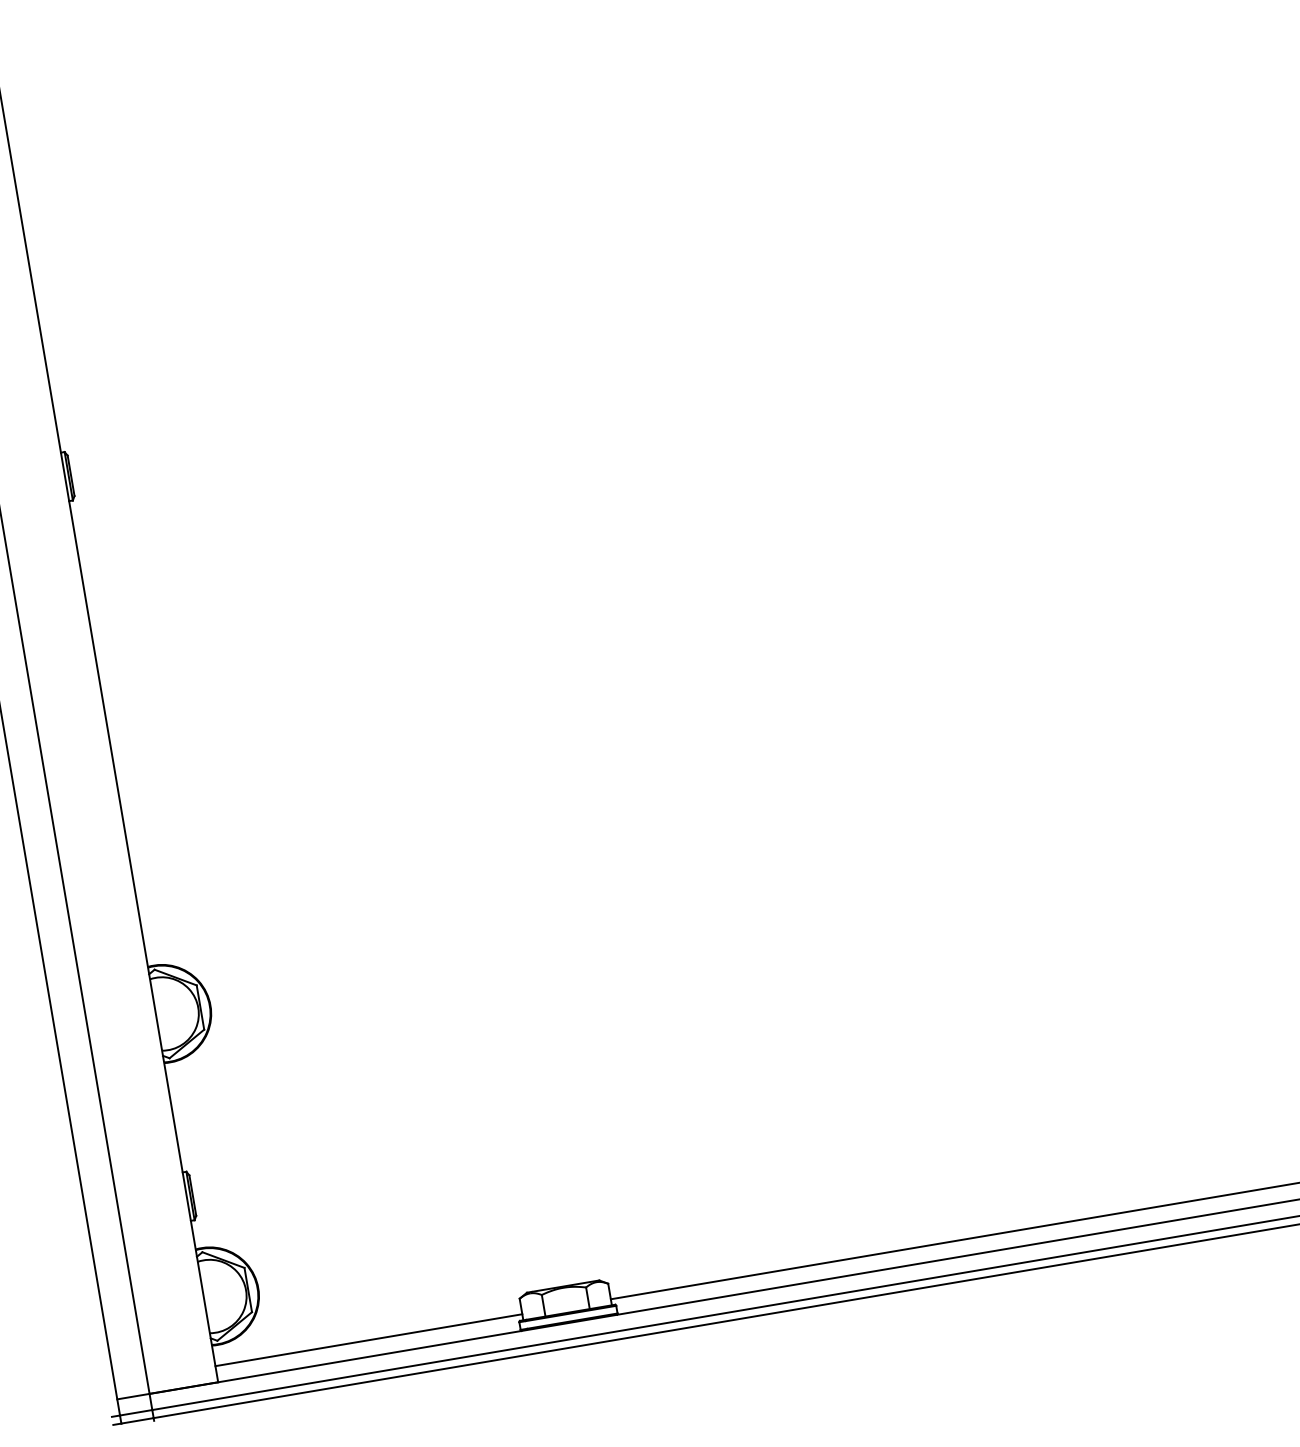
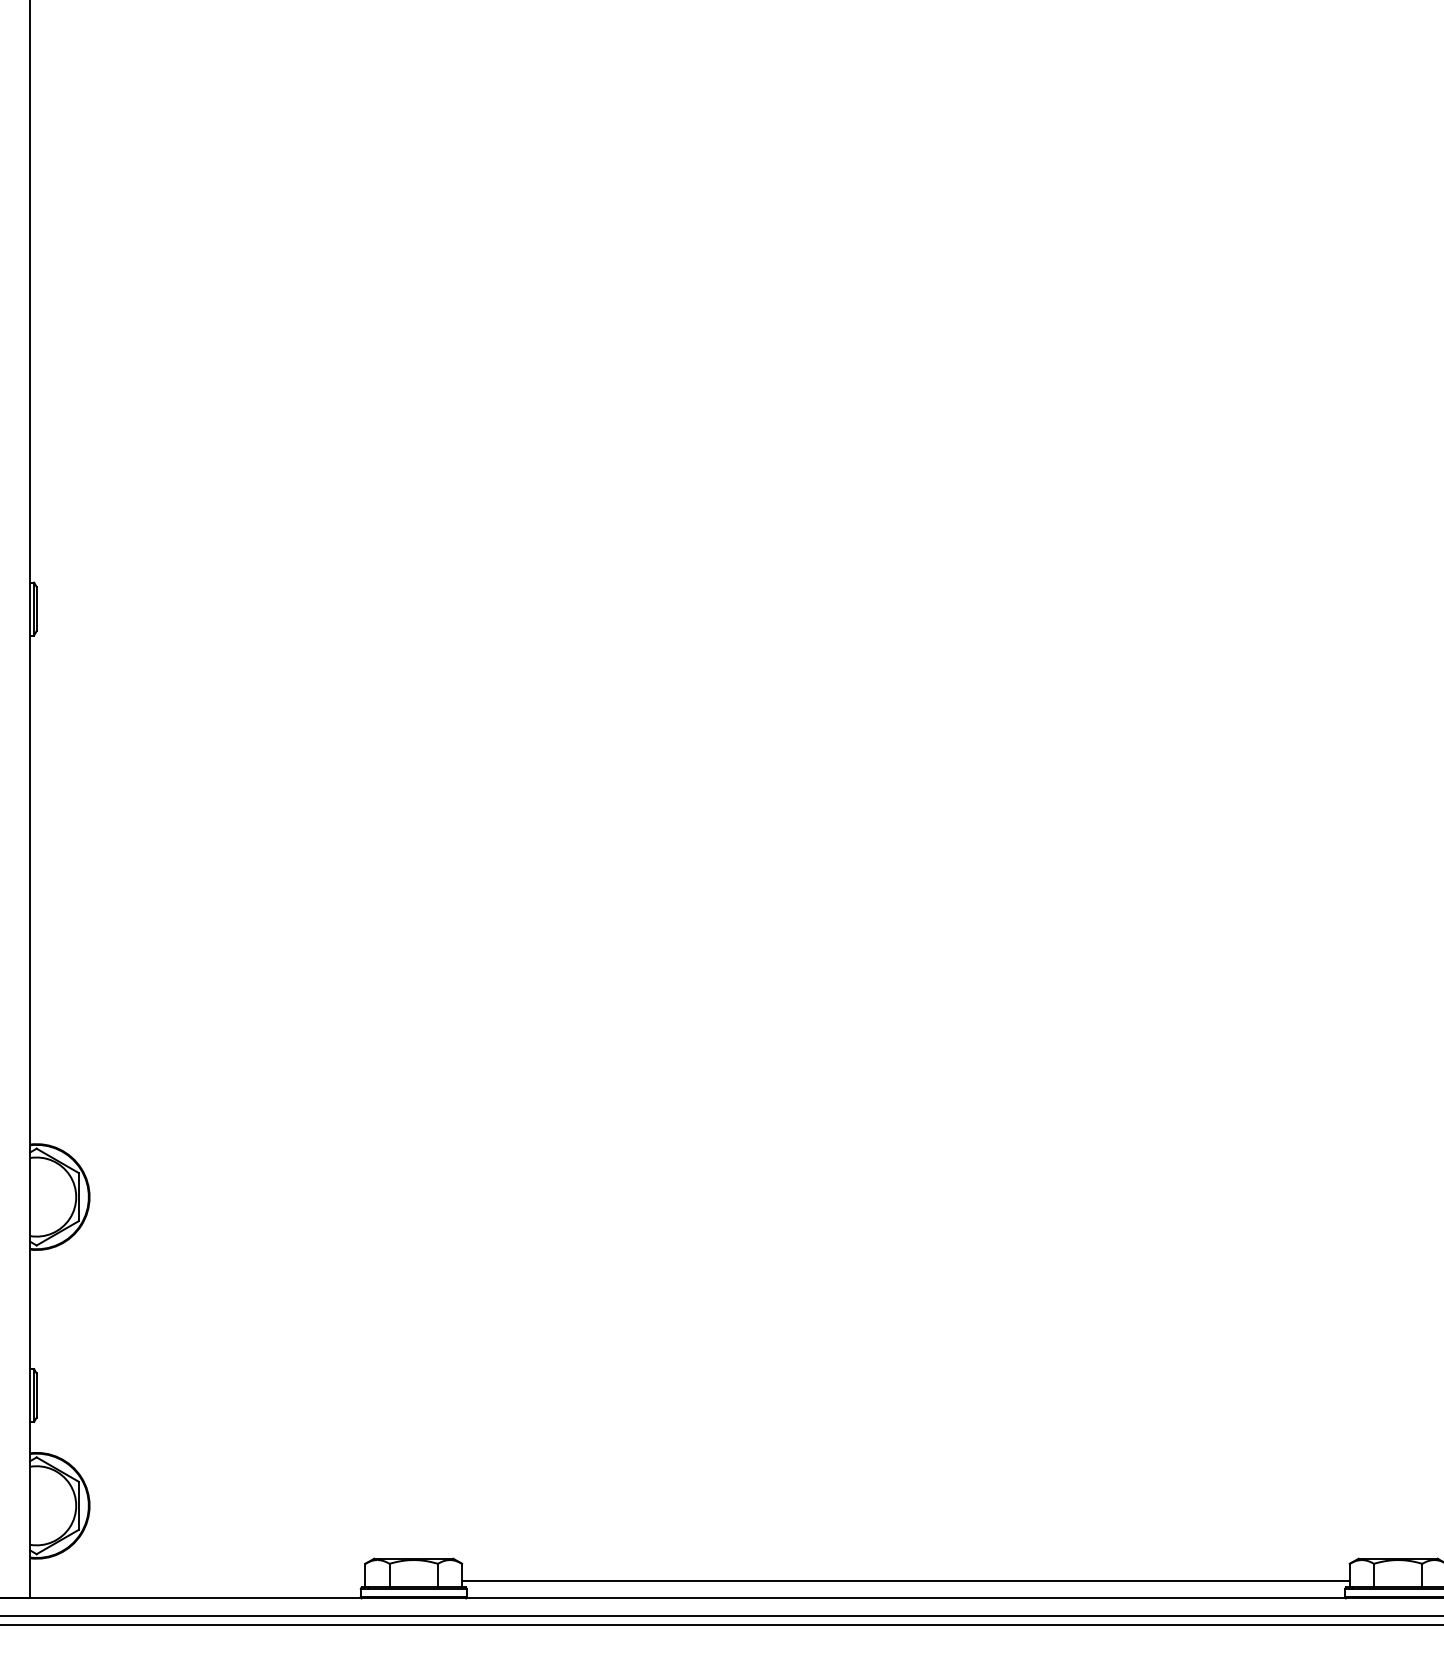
line: (368, 1339) -> (197, 1580), removed

